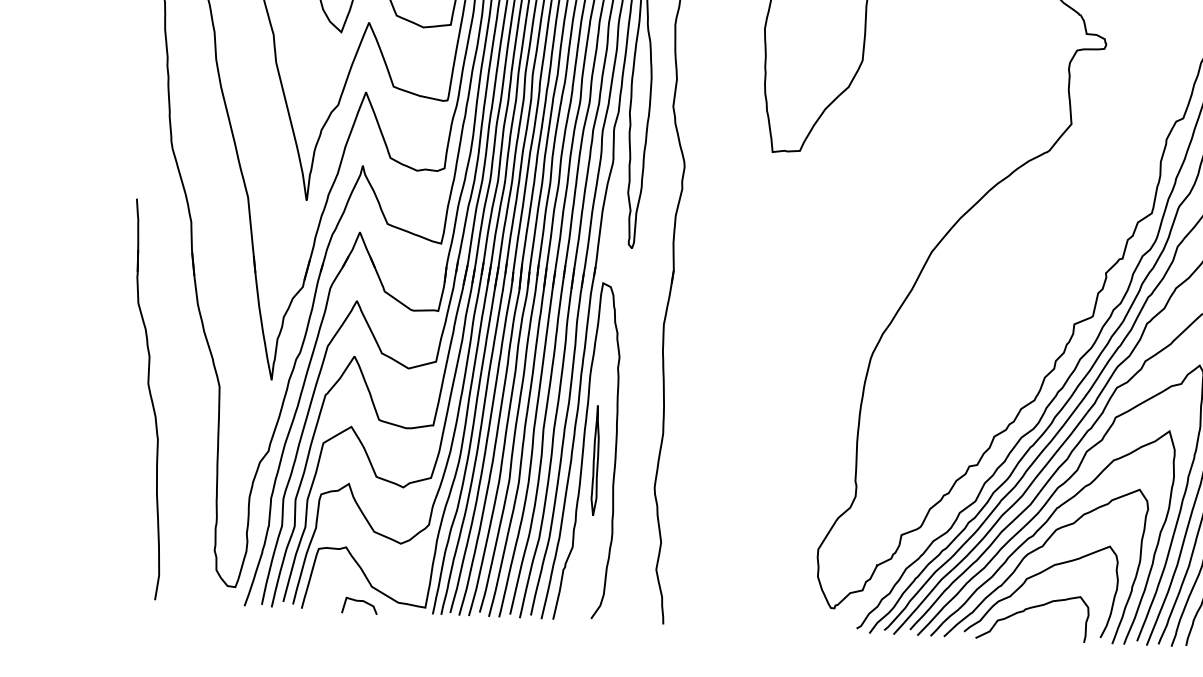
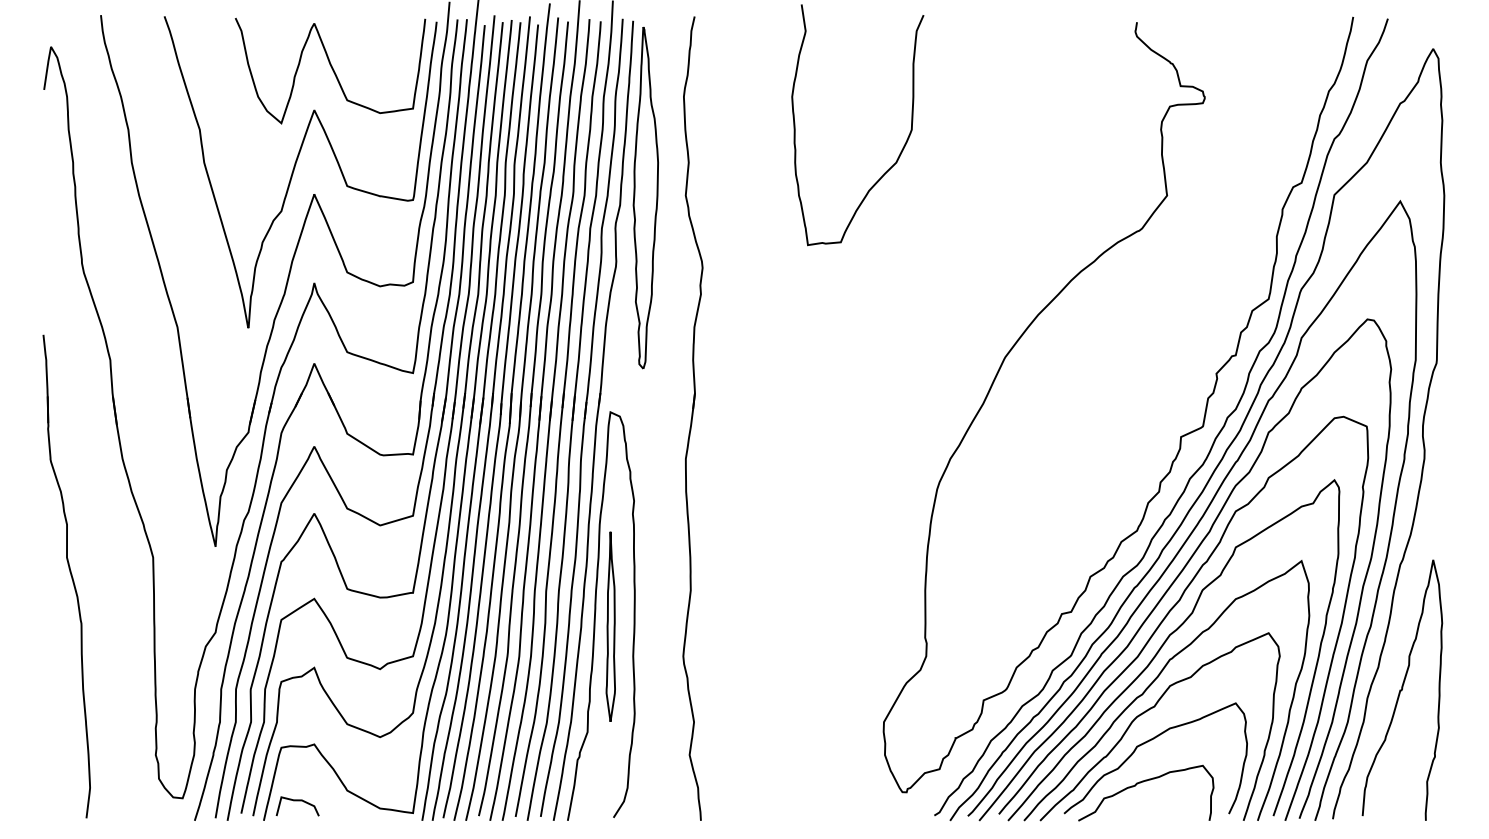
part: (595, 460) -> (610, 626), size x1.43
curve: (359, 601) -> (297, 801), moved

